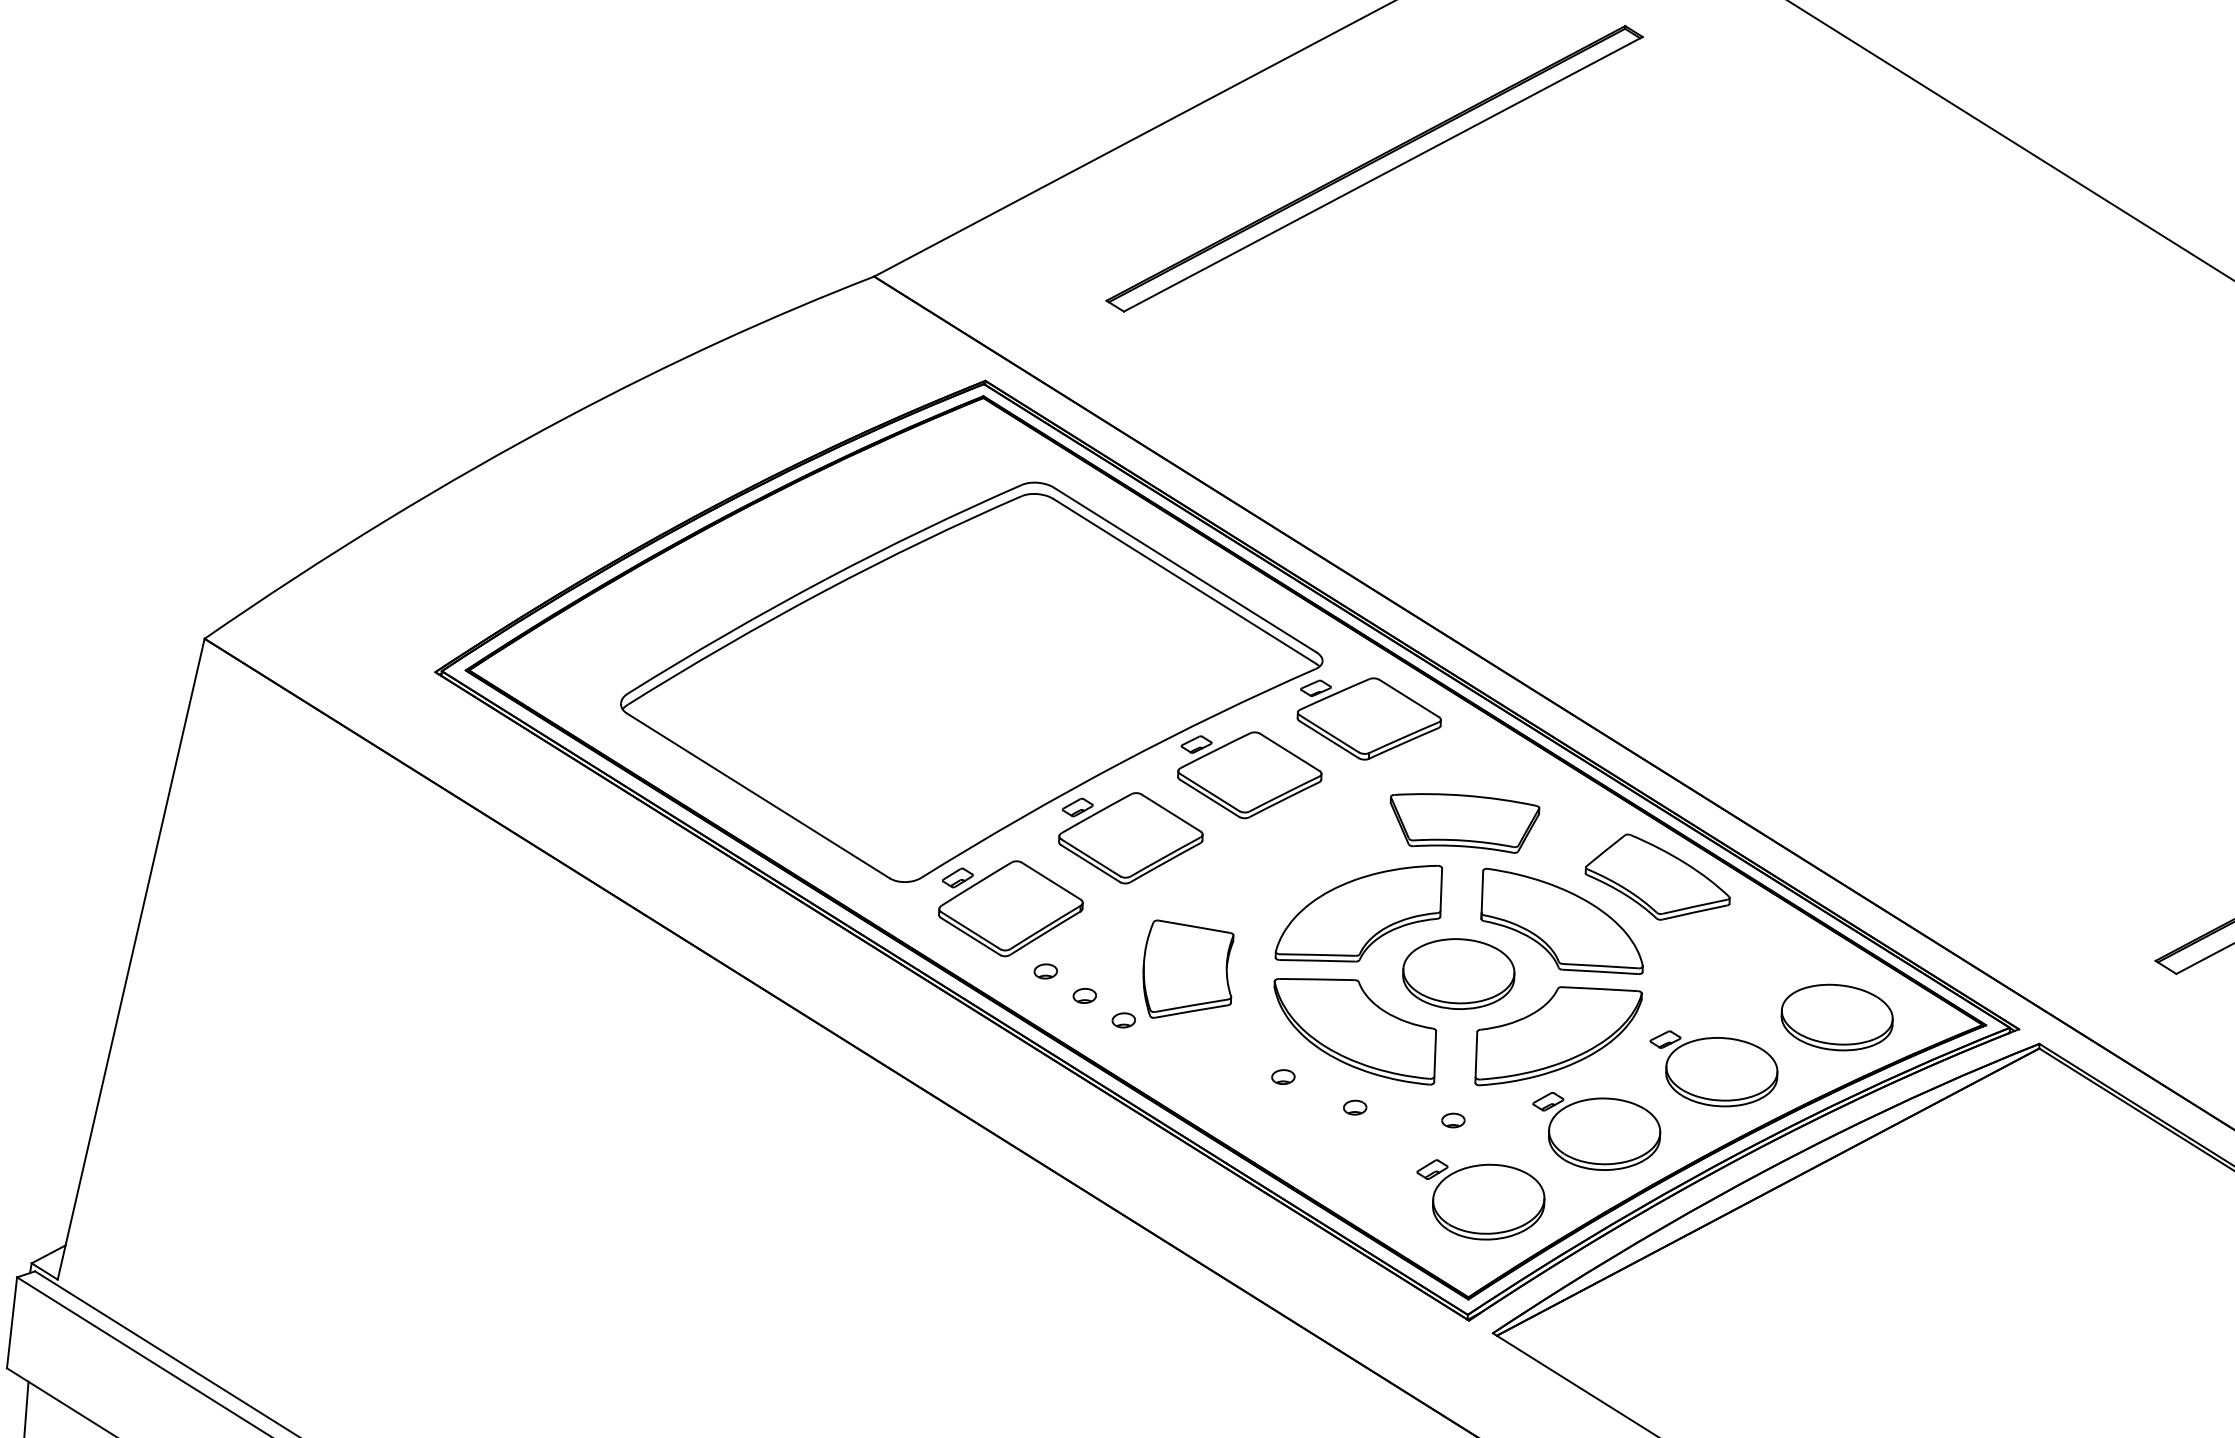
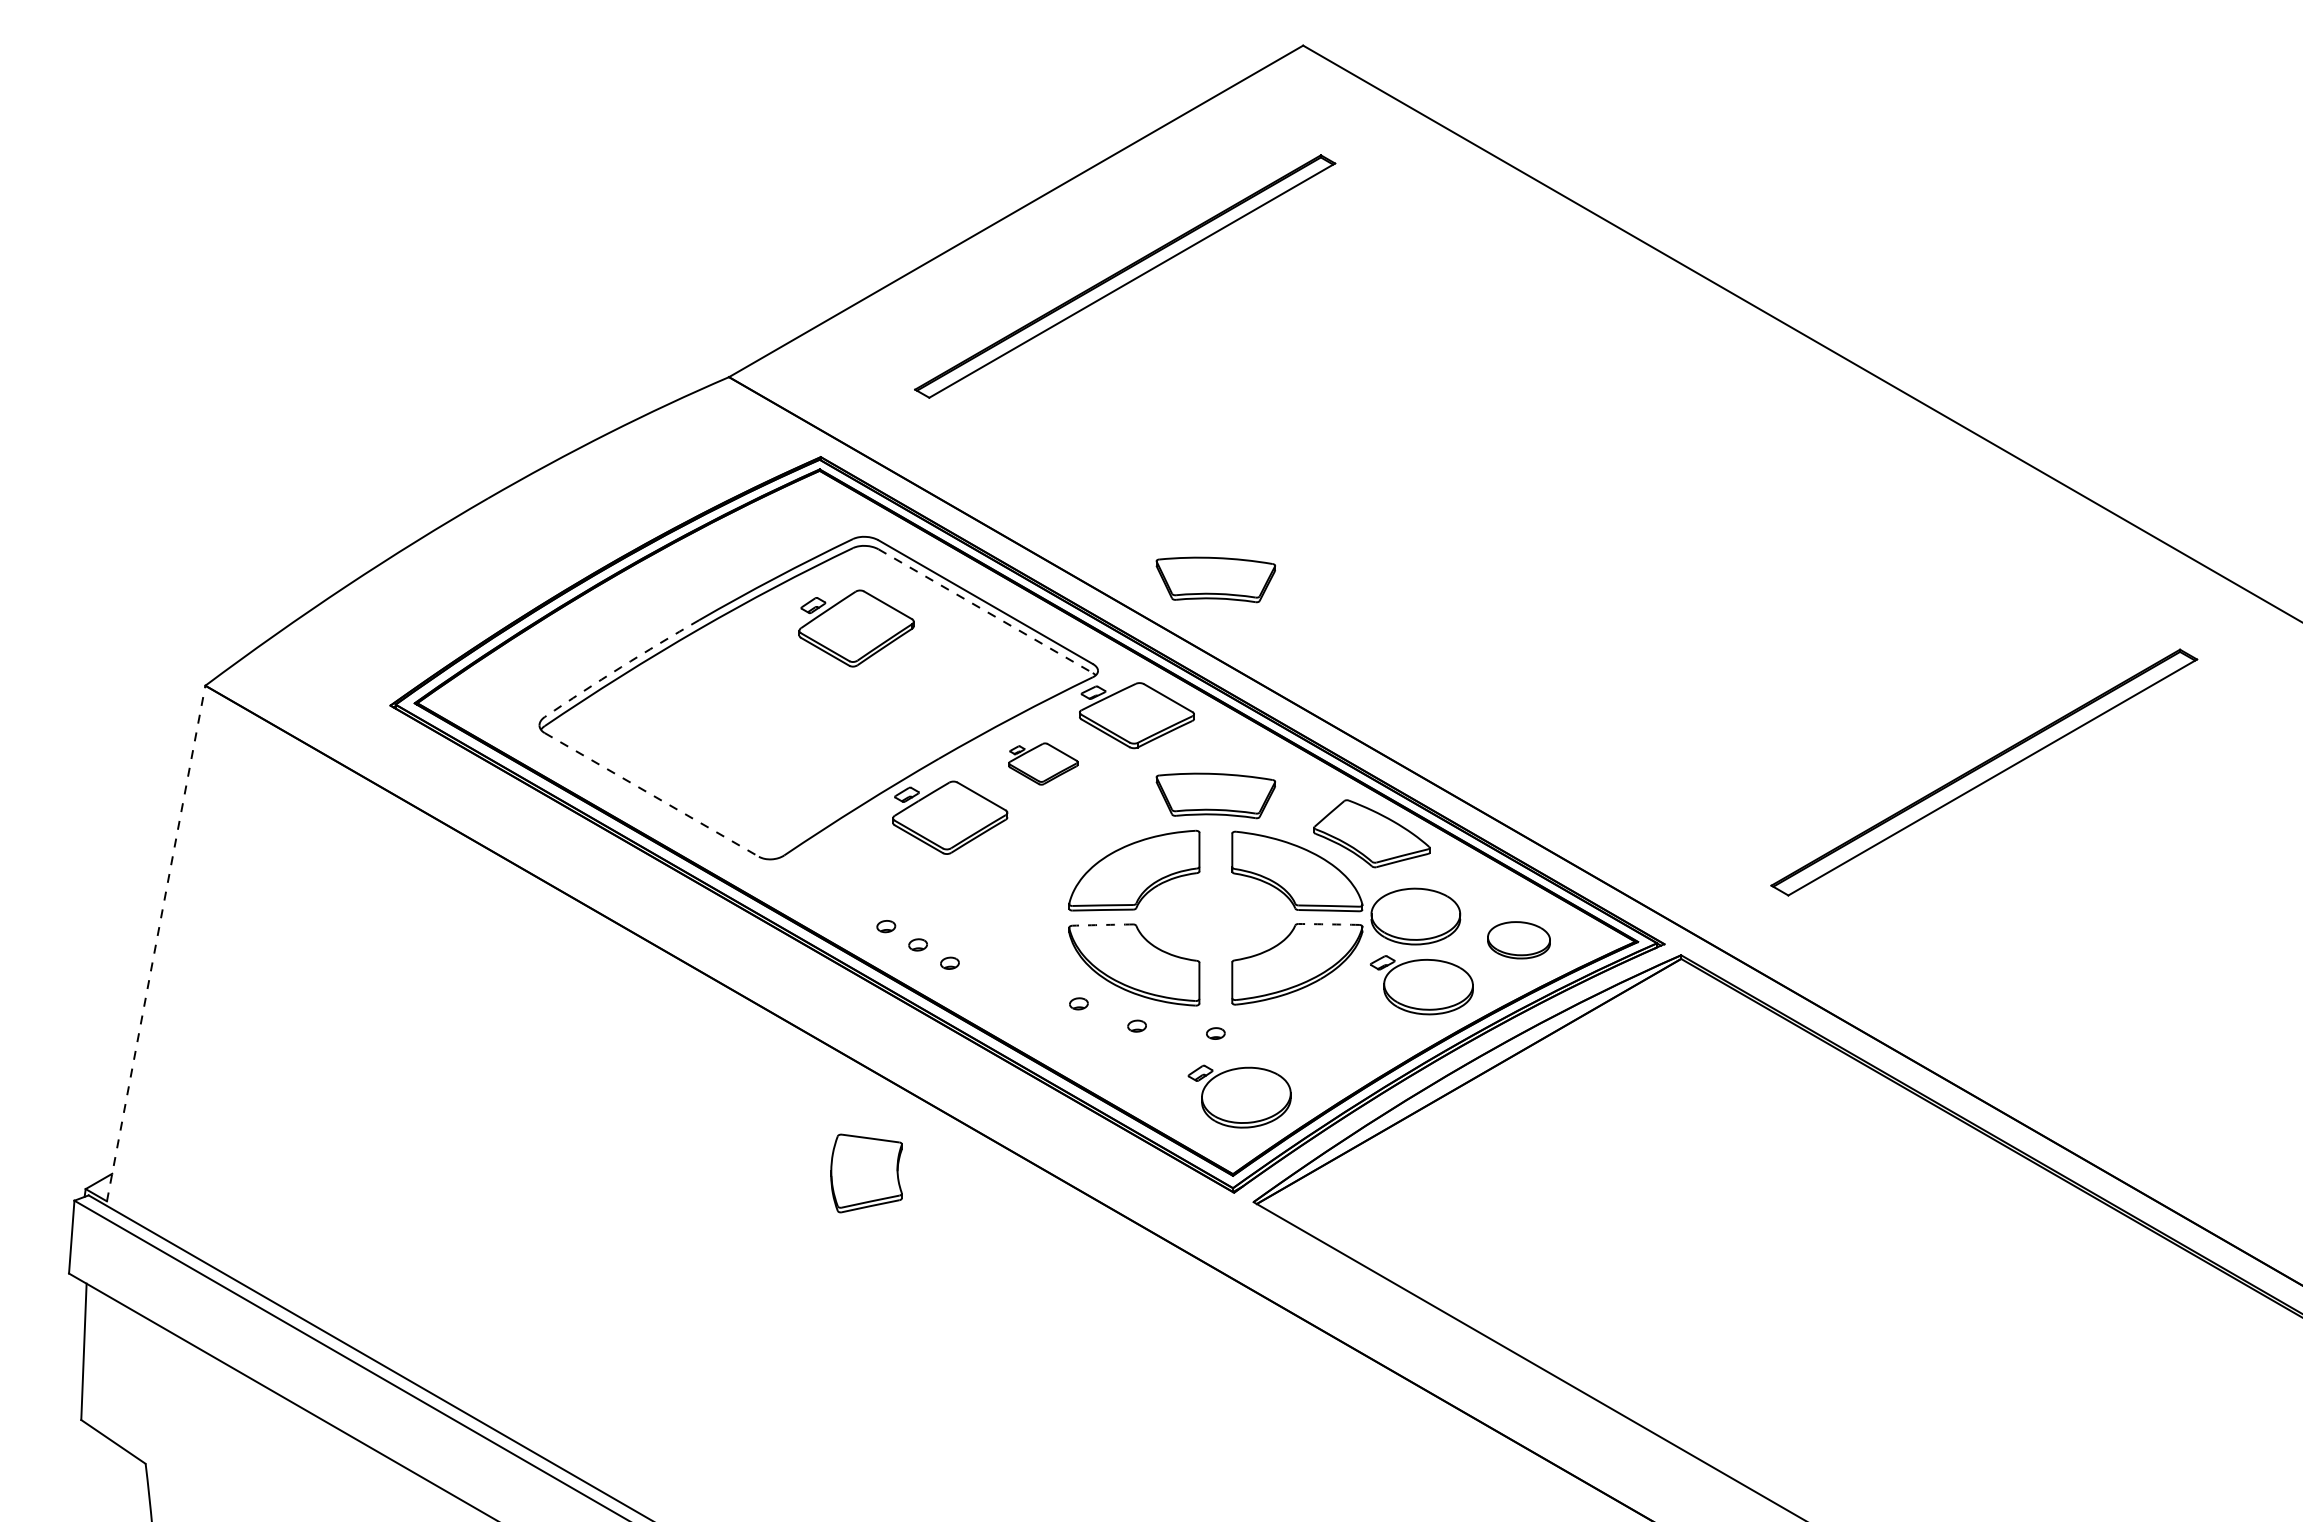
part: (1473, 552) -> (1215, 579), added
line: (1184, 581) -> (985, 611), solid -> dashed
arc: (726, 635) -> (621, 667), solid -> dashed
part: (1250, 774) -> (1043, 763), size x0.6
line: (758, 795) -> (651, 794), solid -> dashed
part: (1010, 908) -> (856, 628), moved
line: (131, 959) -> (156, 943), solid -> dashed
part: (1187, 970) -> (866, 1173), moved
part: (1458, 973) -> (1415, 916), moved
arc: (1316, 980) -> (1102, 925), solid -> dashed
arc: (1599, 989) -> (1328, 924), solid -> dashed
part: (1836, 1017) -> (1518, 940), size x0.7
part: (1596, 1131) -> (1330, 1038), removed

